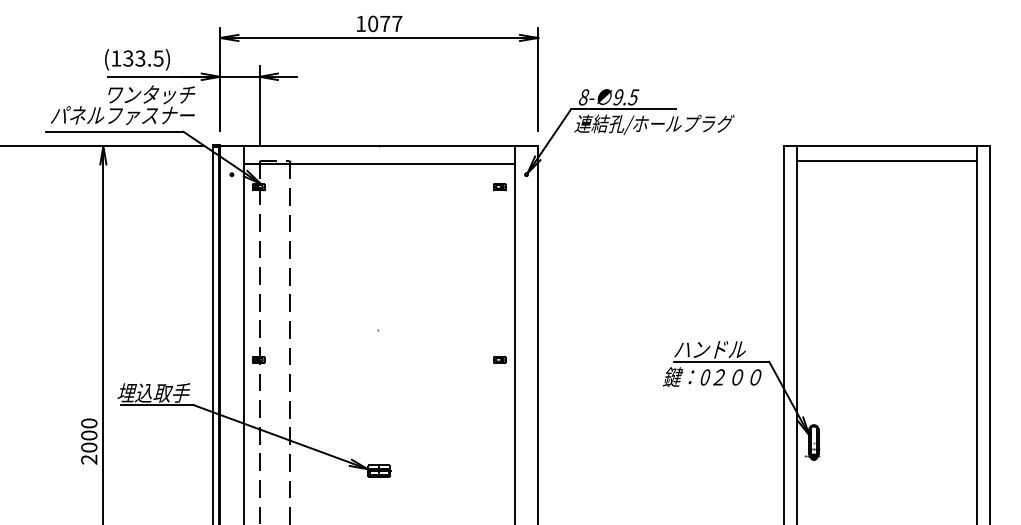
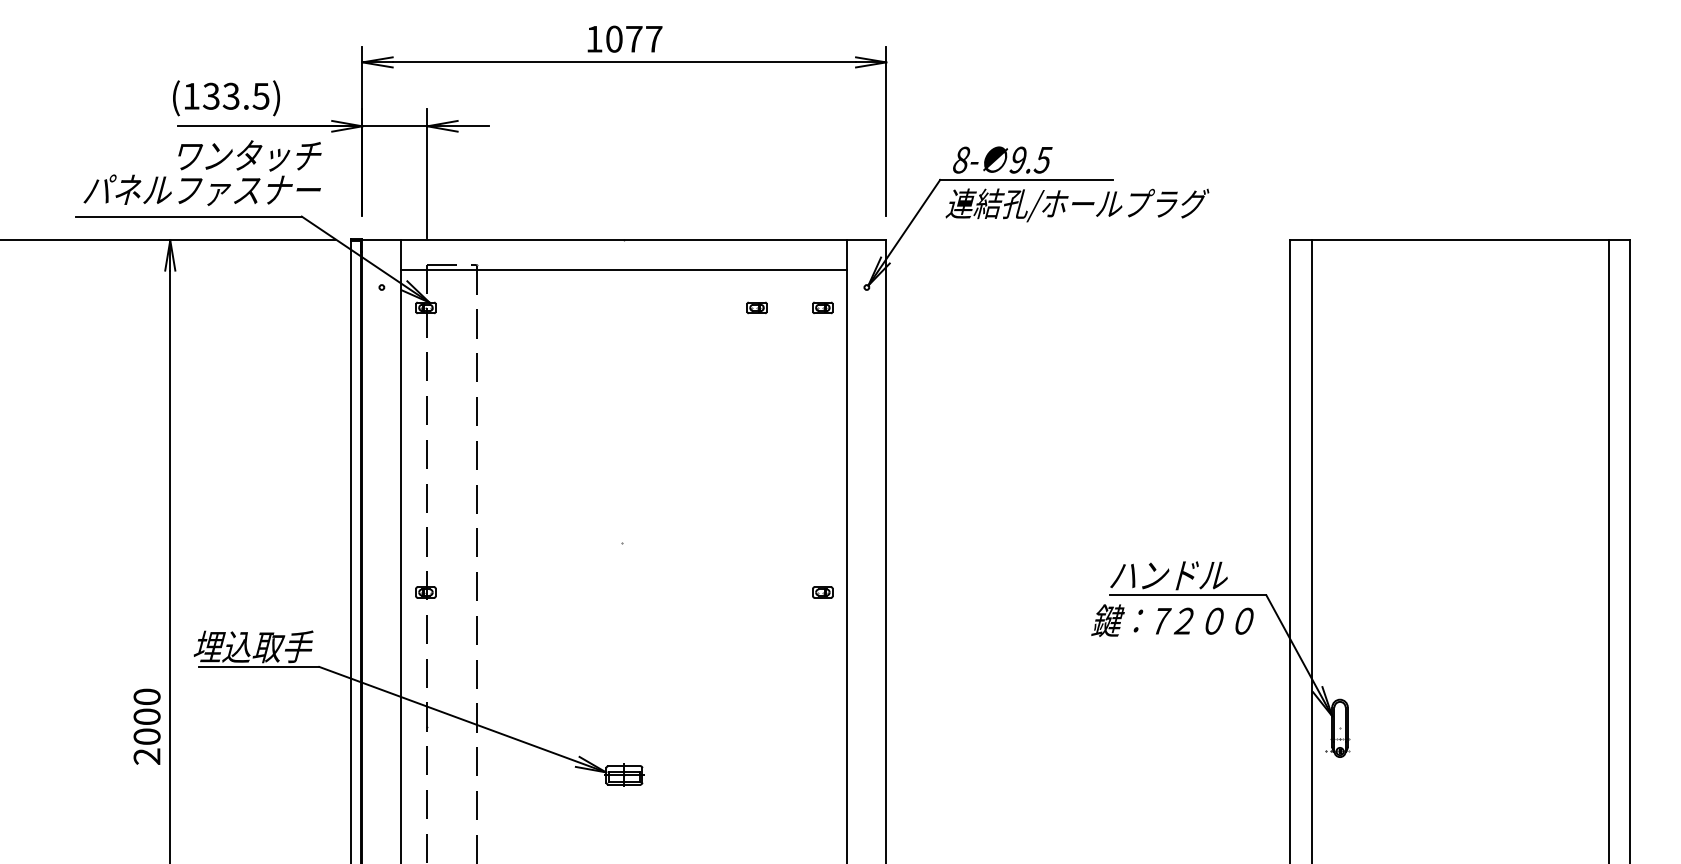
line: (886, 160) -> (1459, 264), removed
part: (459, 187) -> (756, 308), added
text: (705, 377) -> (1161, 621), 0 -> 7

